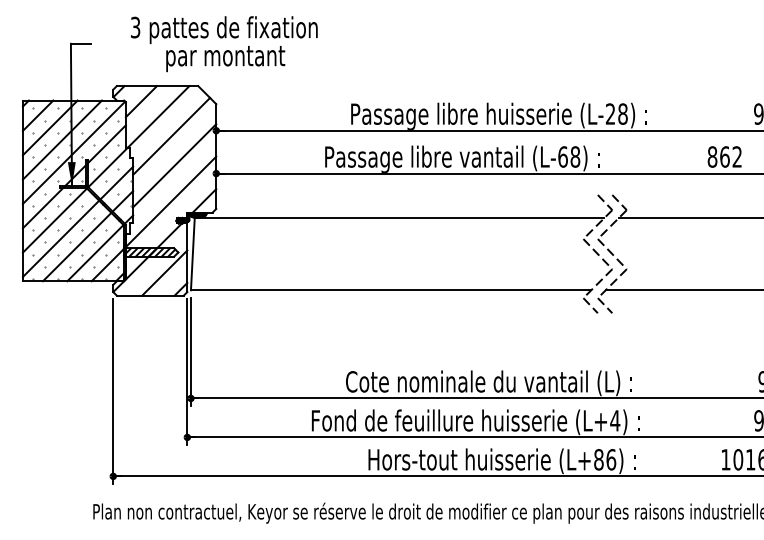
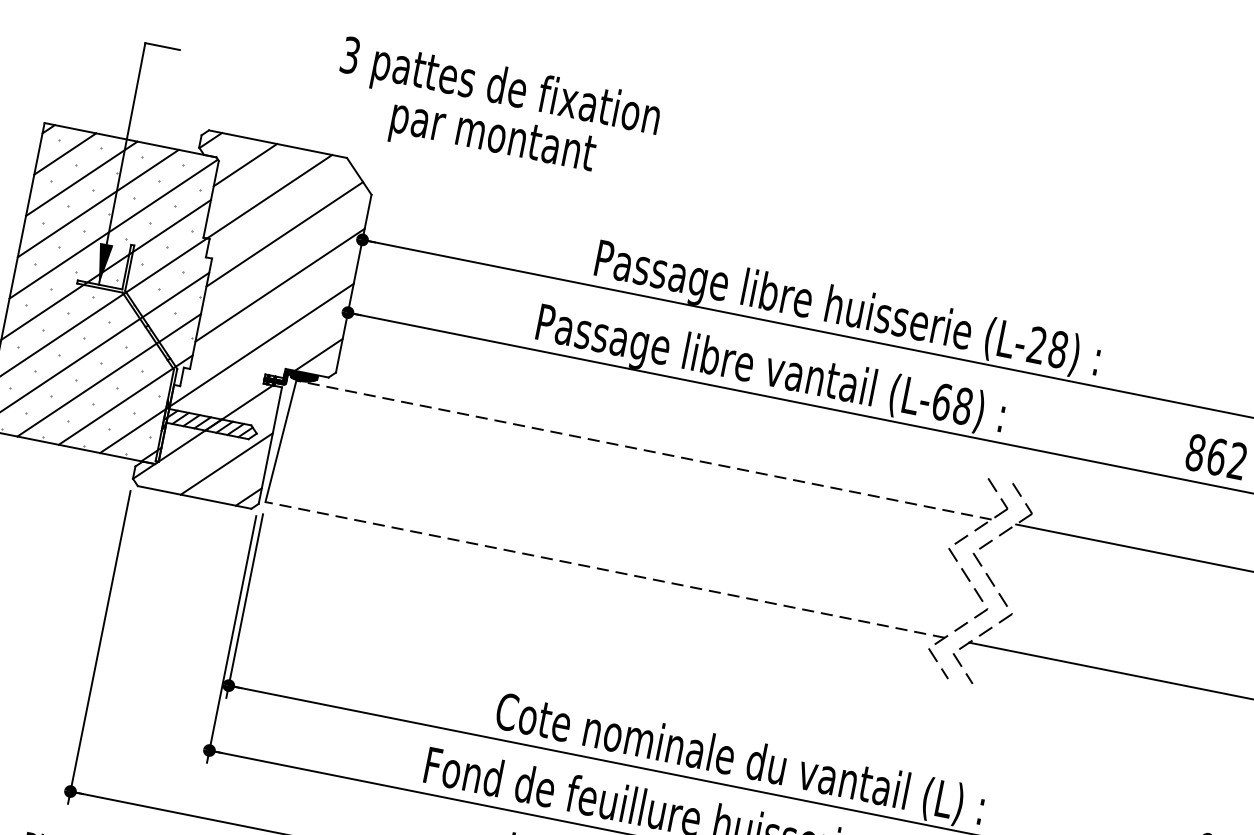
text: (224, 44) -> (495, 114), moved
line: (399, 218) -> (643, 450), solid -> dashed
line: (390, 290) -> (603, 570), solid -> dashed

